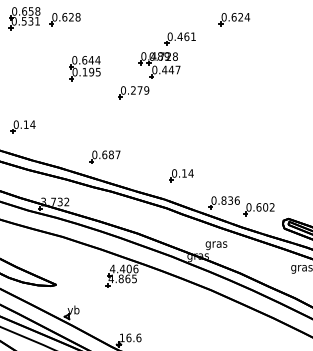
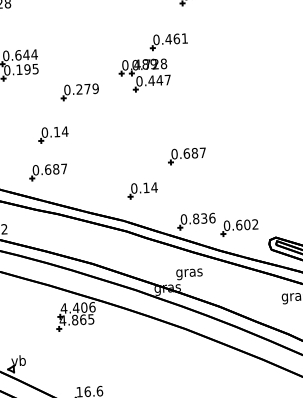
part: (166, 55) -> (152, 62), moved
part: (110, 126) -> (53, 134), added
part: (218, 148) -> (186, 155), added

